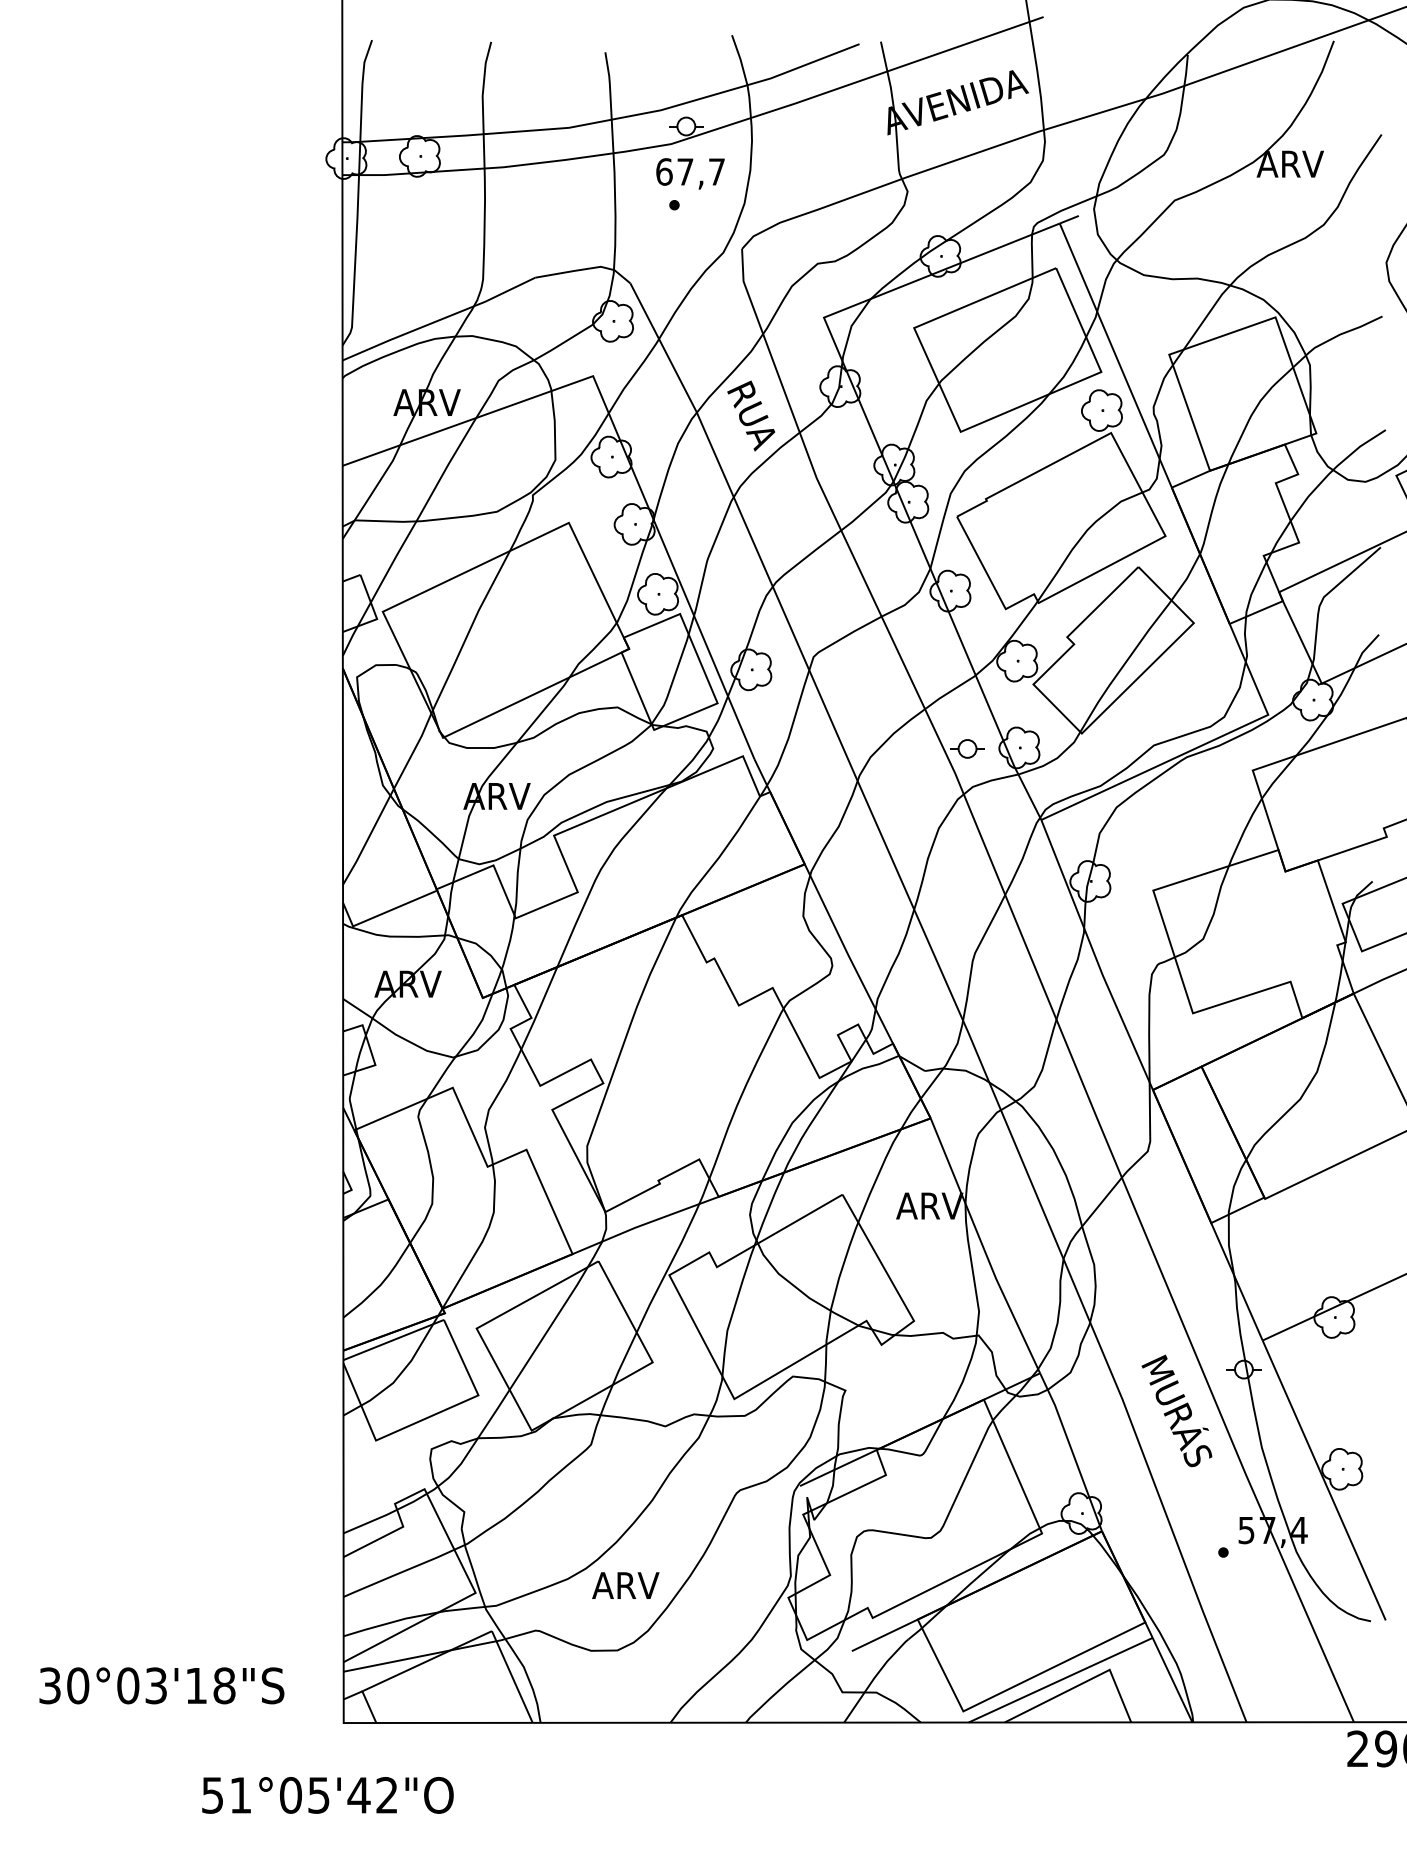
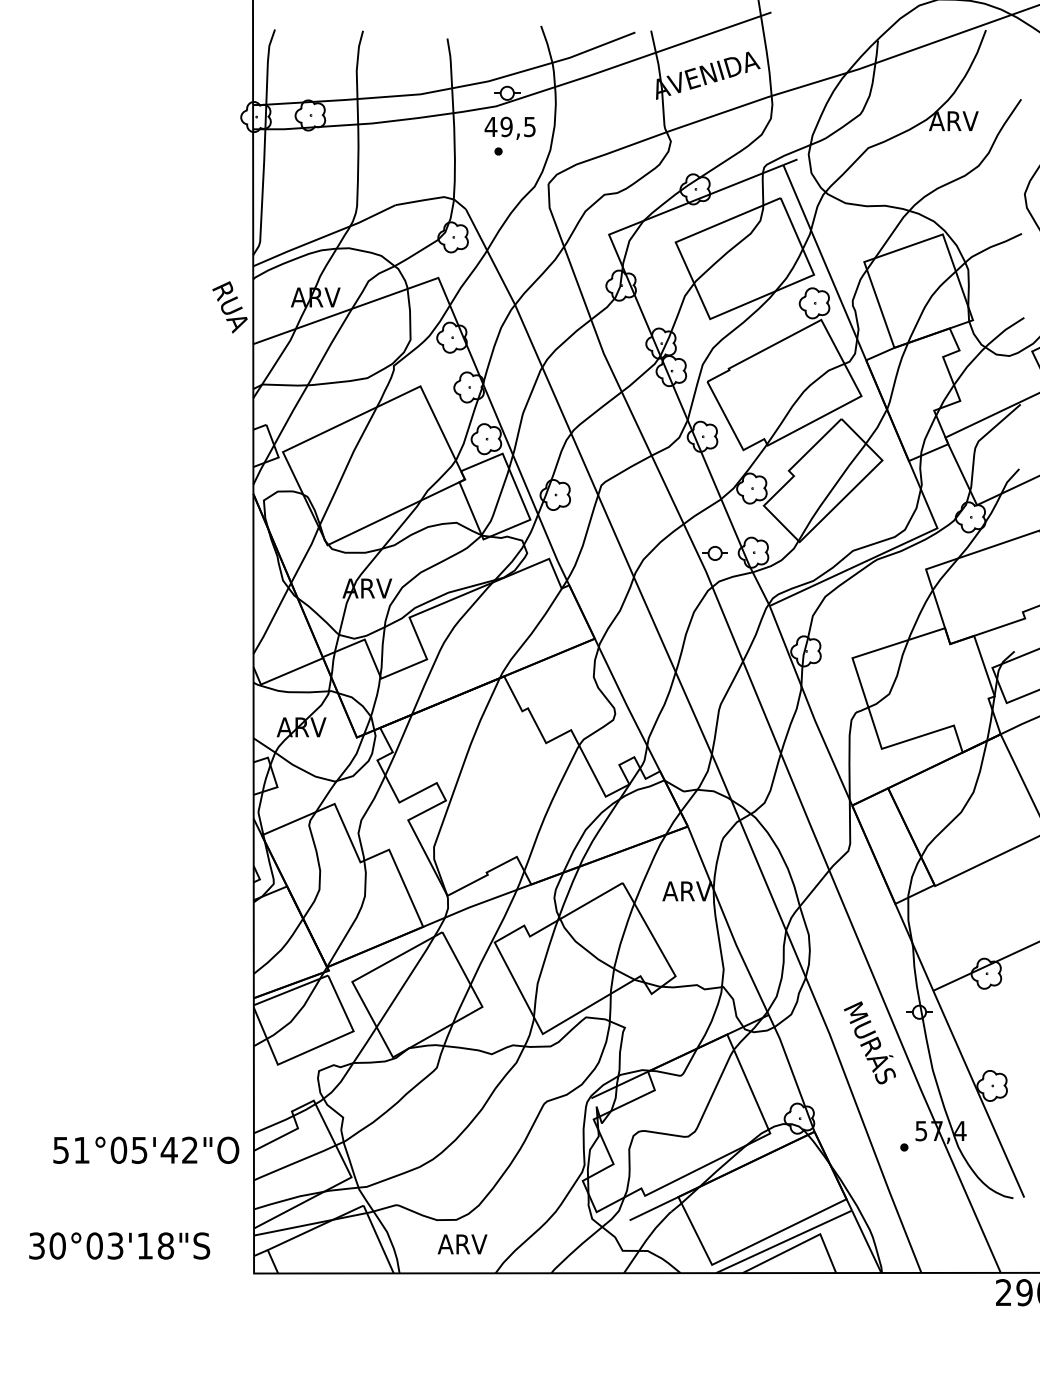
text: (689, 171) -> (509, 126), 67,7 -> 49,5
text: (751, 415) -> (230, 306), moved
text: (625, 1585) -> (462, 1244), moved
text: (327, 1795) -> (145, 1150), moved

